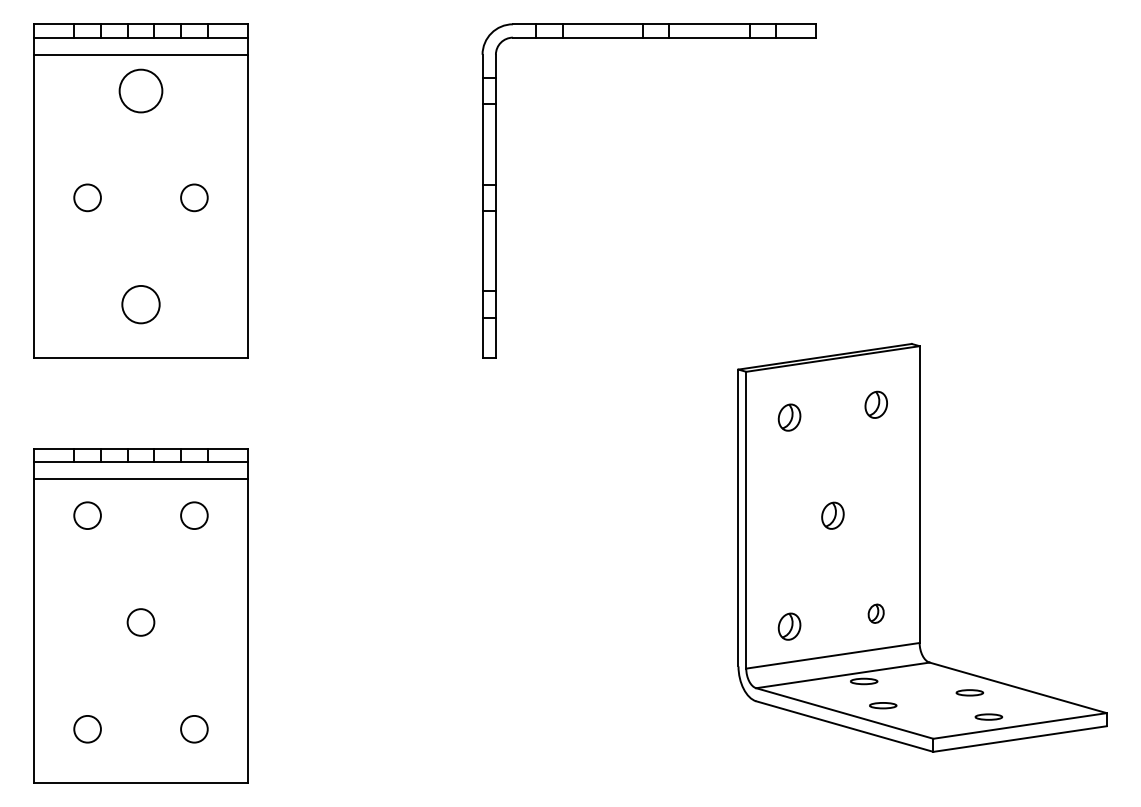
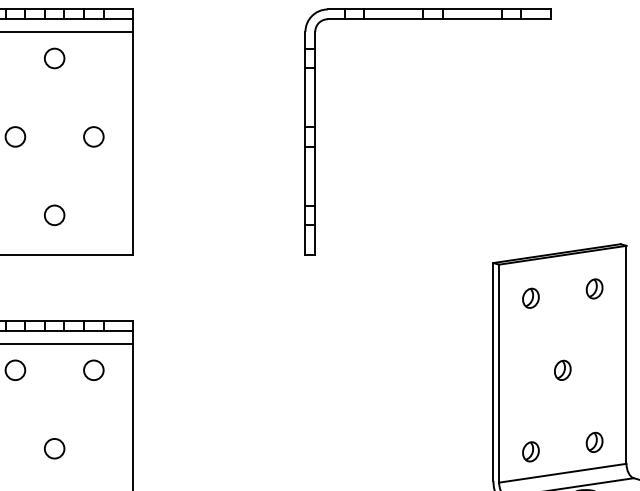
circle: (140, 90) -> (54, 58), size x0.62
circle: (140, 304) -> (54, 215), size x0.71
part: (875, 613) -> (594, 442), size x1.43

